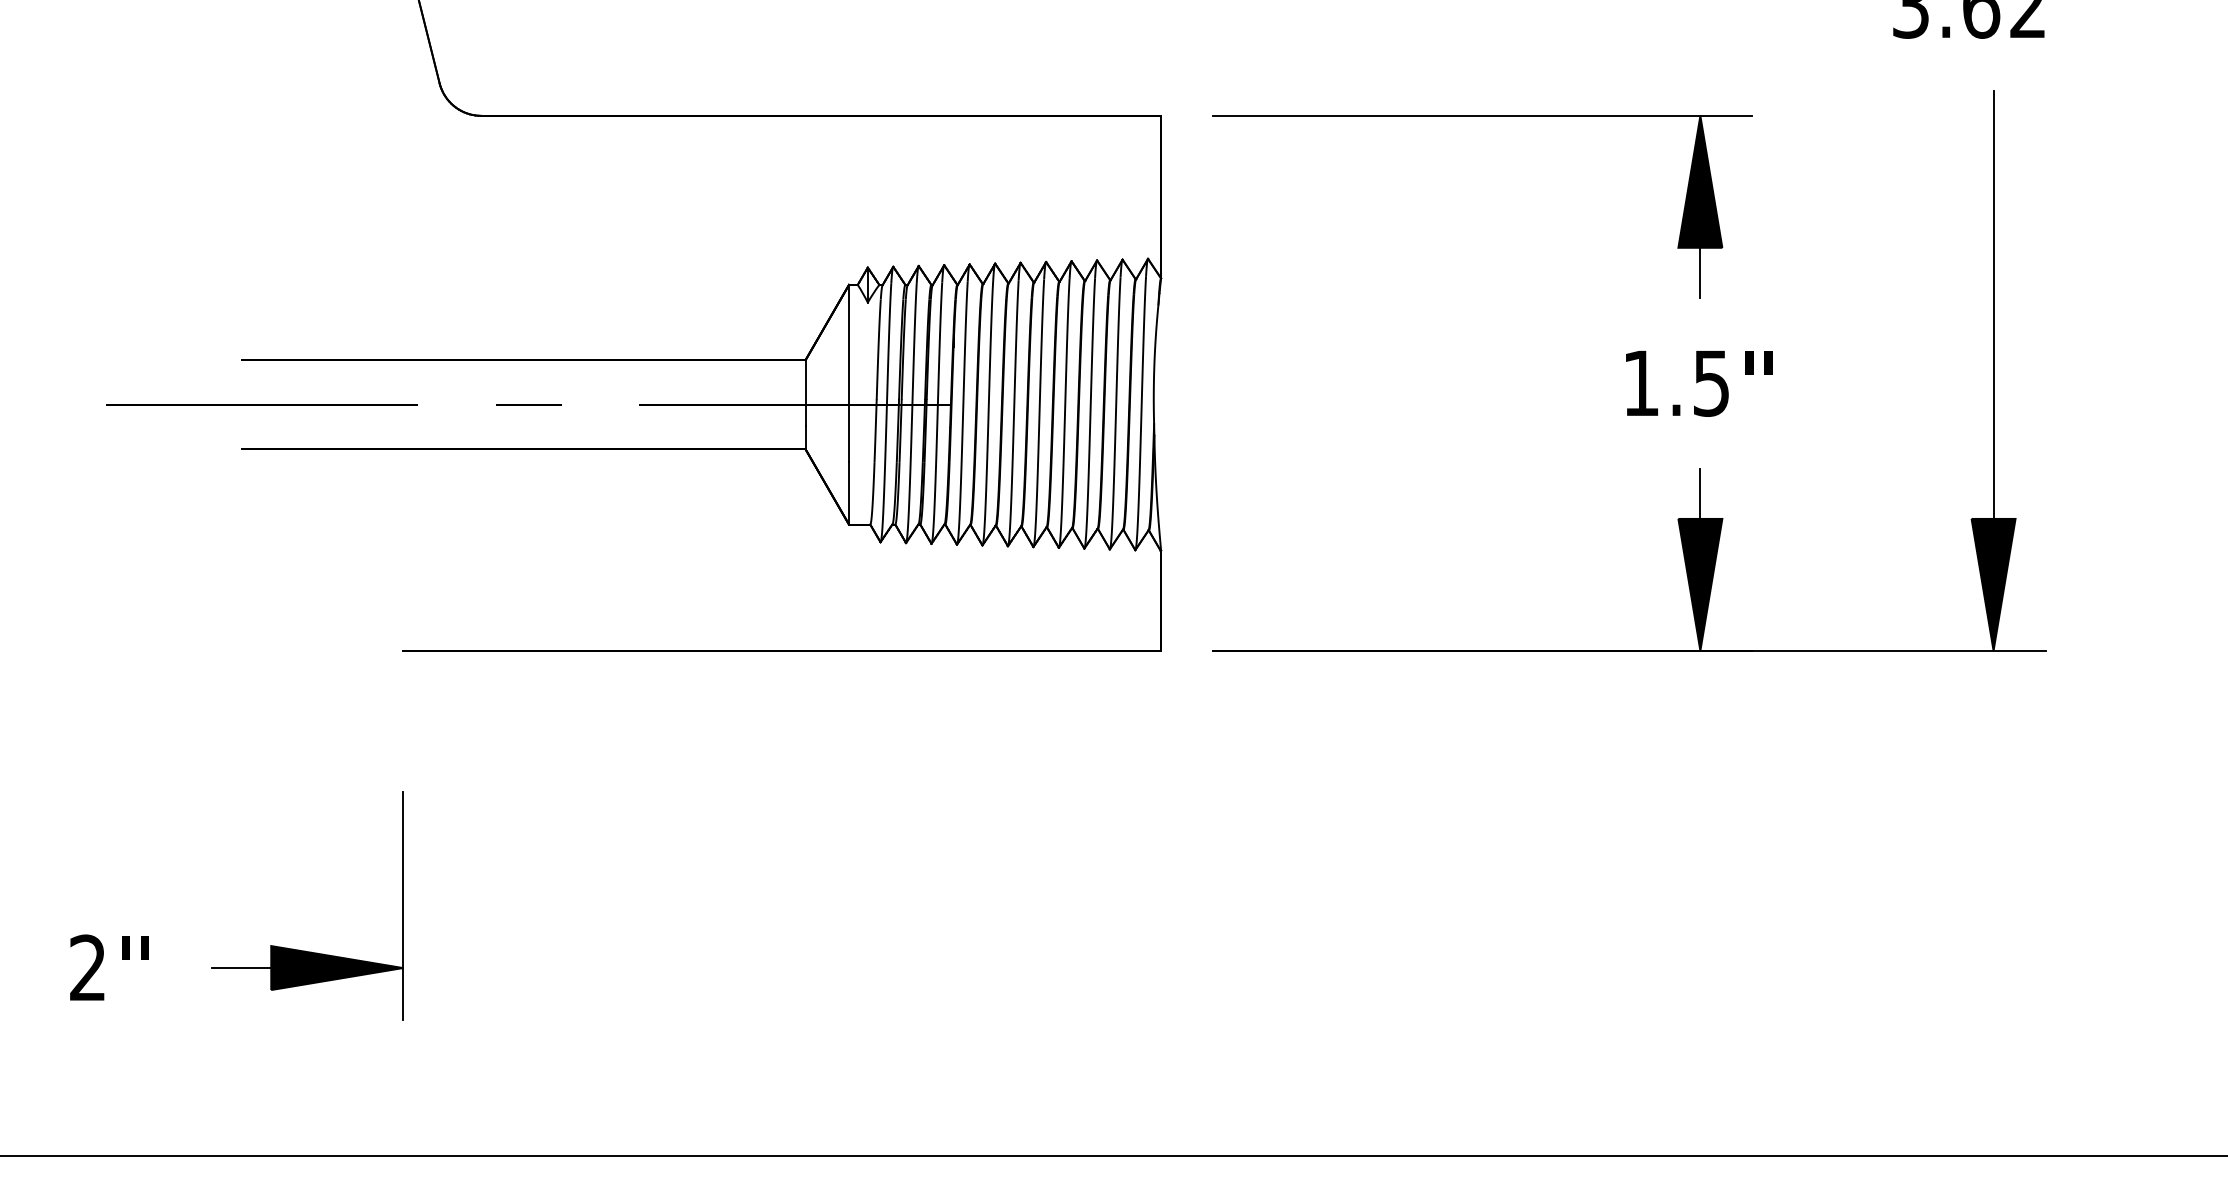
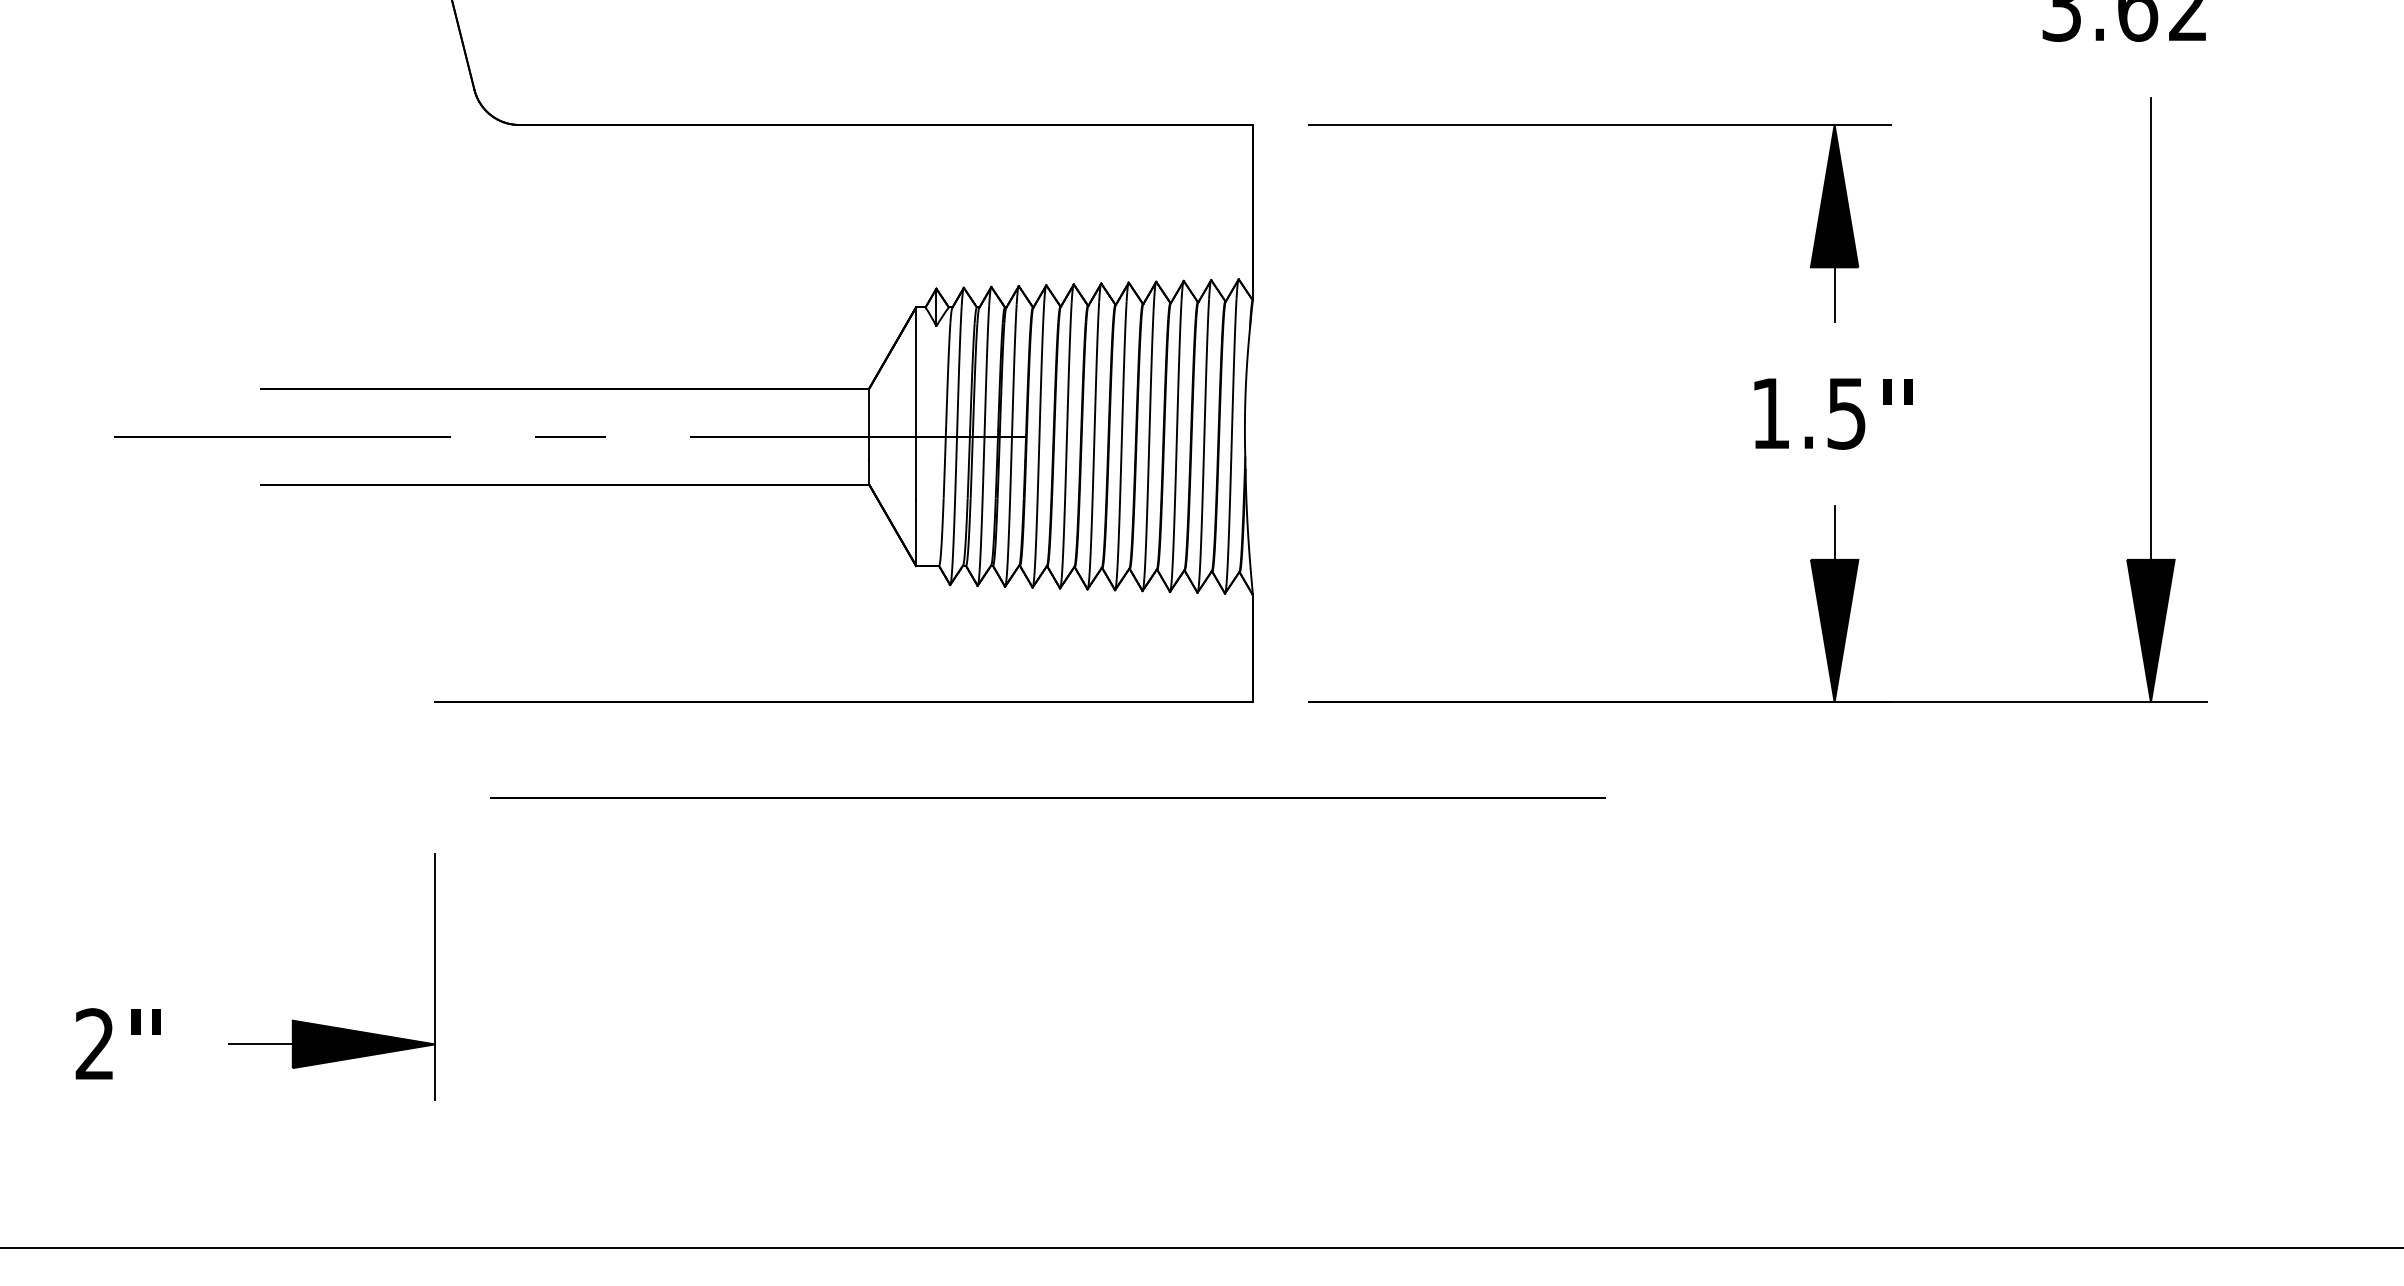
line: (970, 739) -> (1047, 797), added

